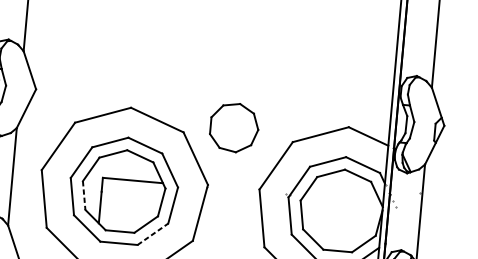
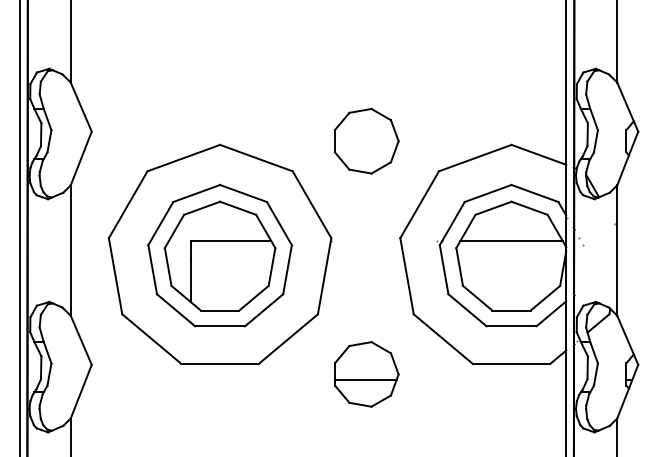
part: (234, 127) -> (366, 140), moved
line: (84, 195) -> (168, 267), dashed -> solid
line: (342, 199) -> (511, 241), added
line: (153, 234) -> (264, 310), dashed -> solid

